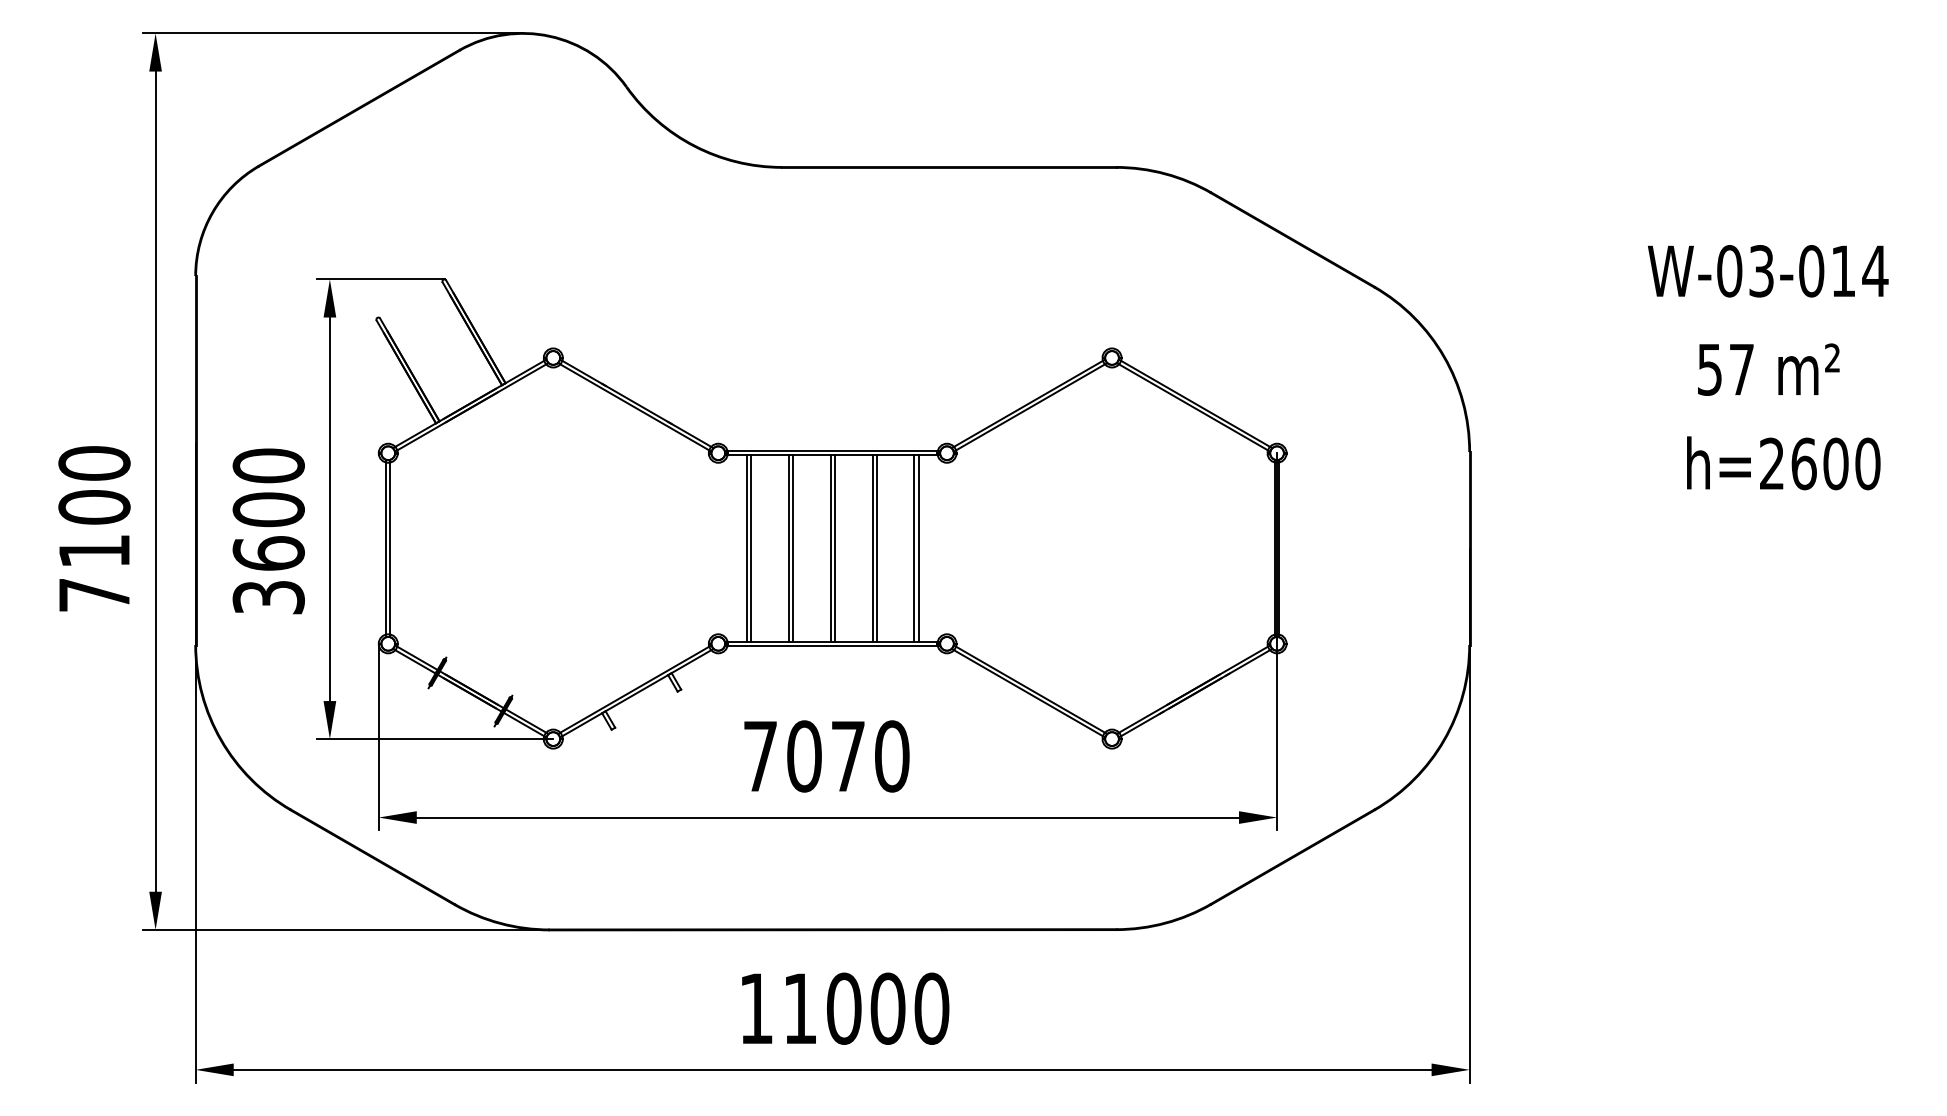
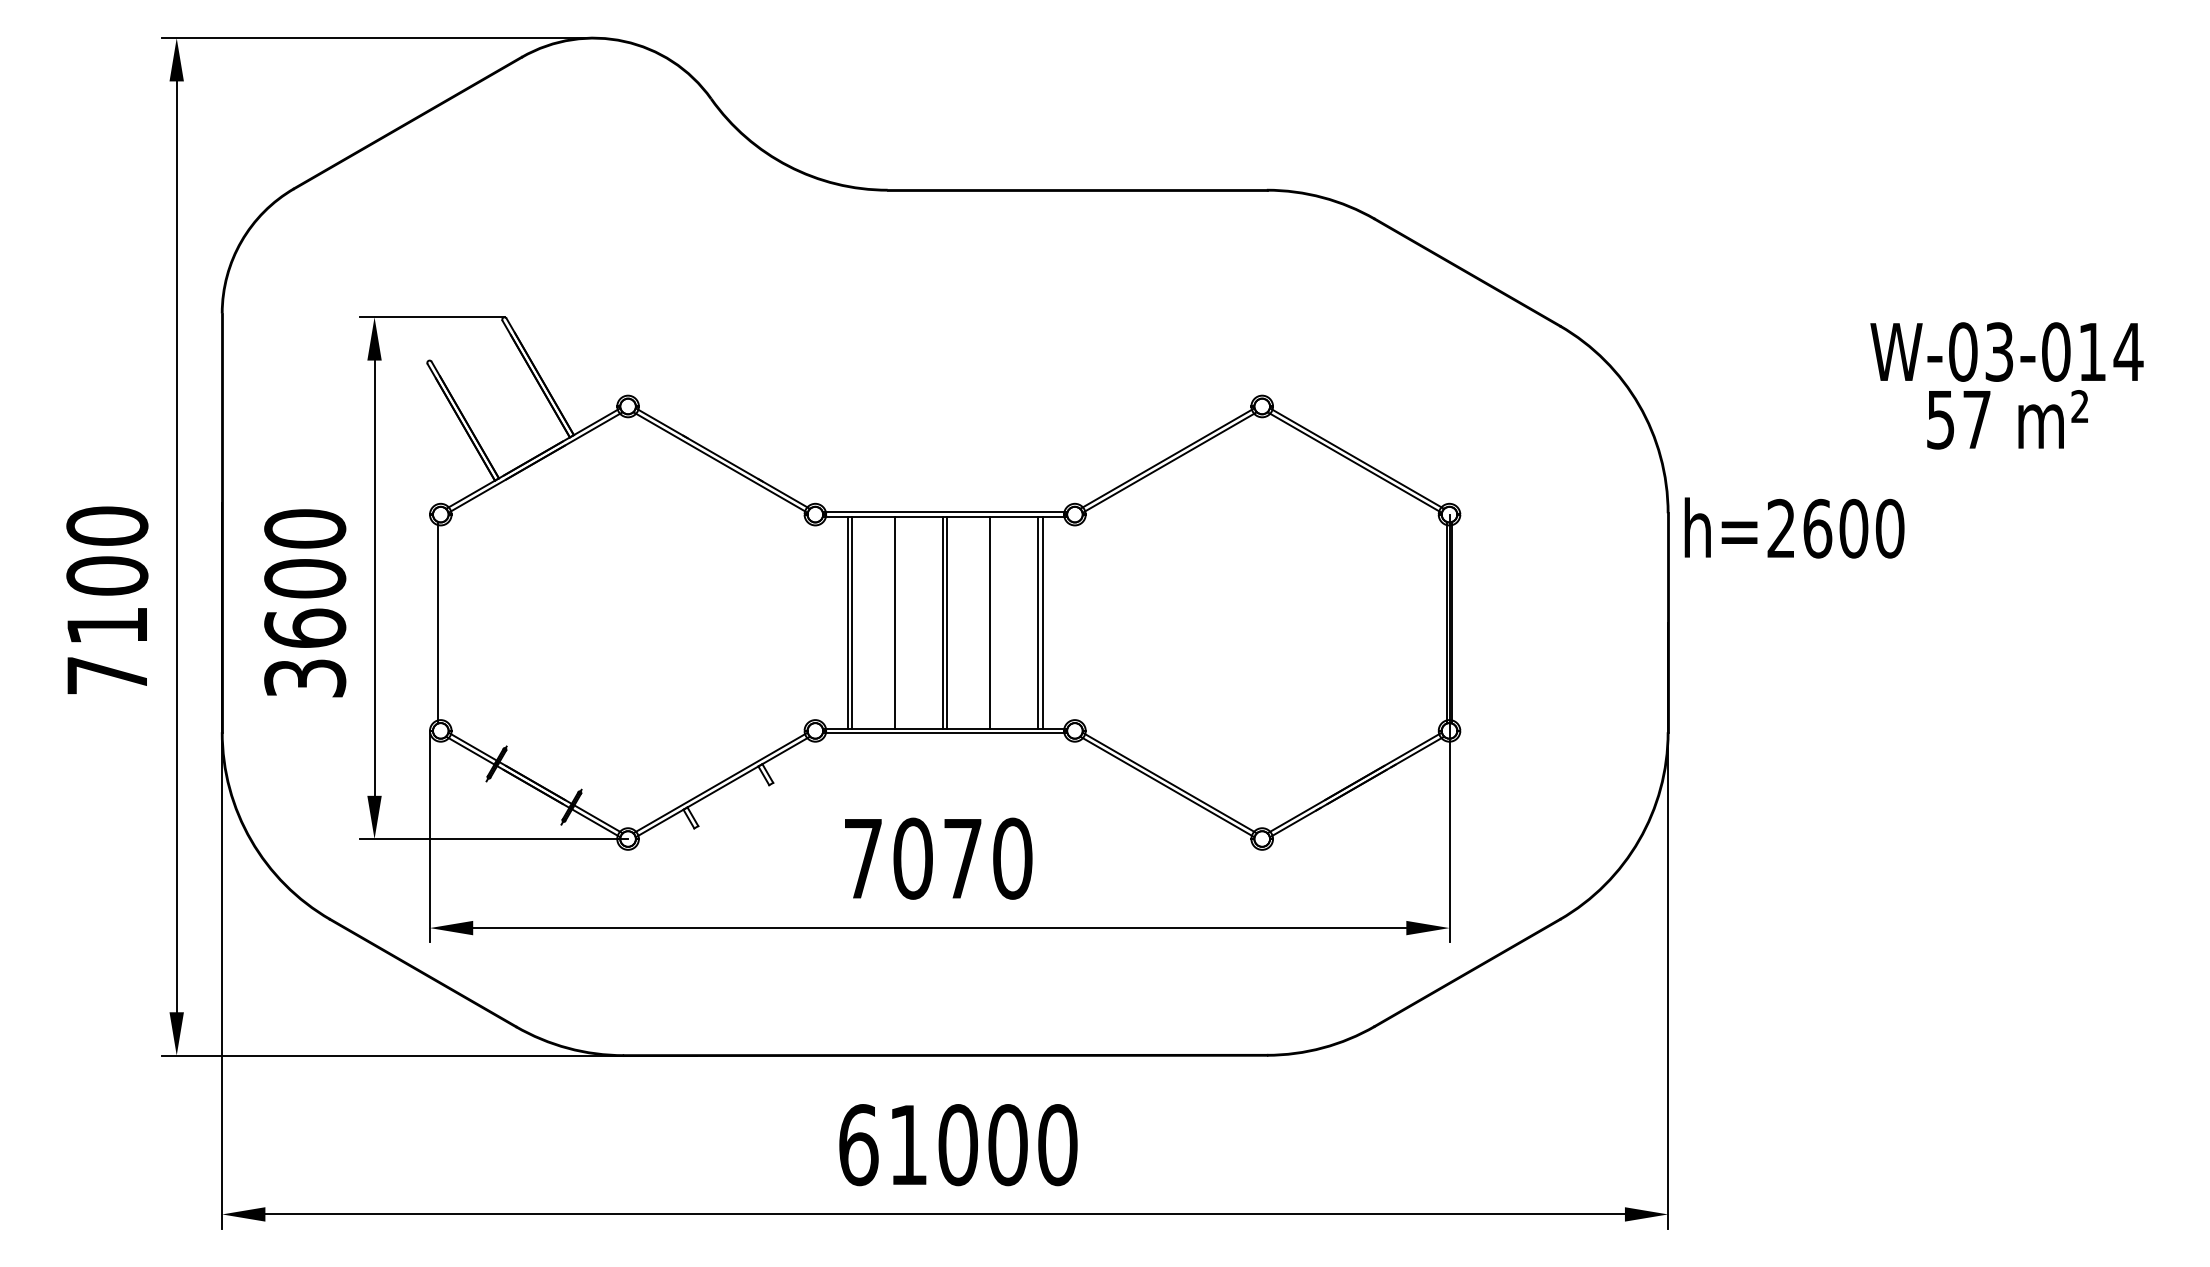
text: (1767, 270) -> (2006, 351), moved
text: (1783, 462) -> (1794, 527), moved
line: (390, 548) -> (443, 622), removed
line: (792, 548) -> (899, 622), removed
line: (877, 548) -> (995, 622), removed
text: (756, 1009) -> (858, 1145), 11000 -> 61000

